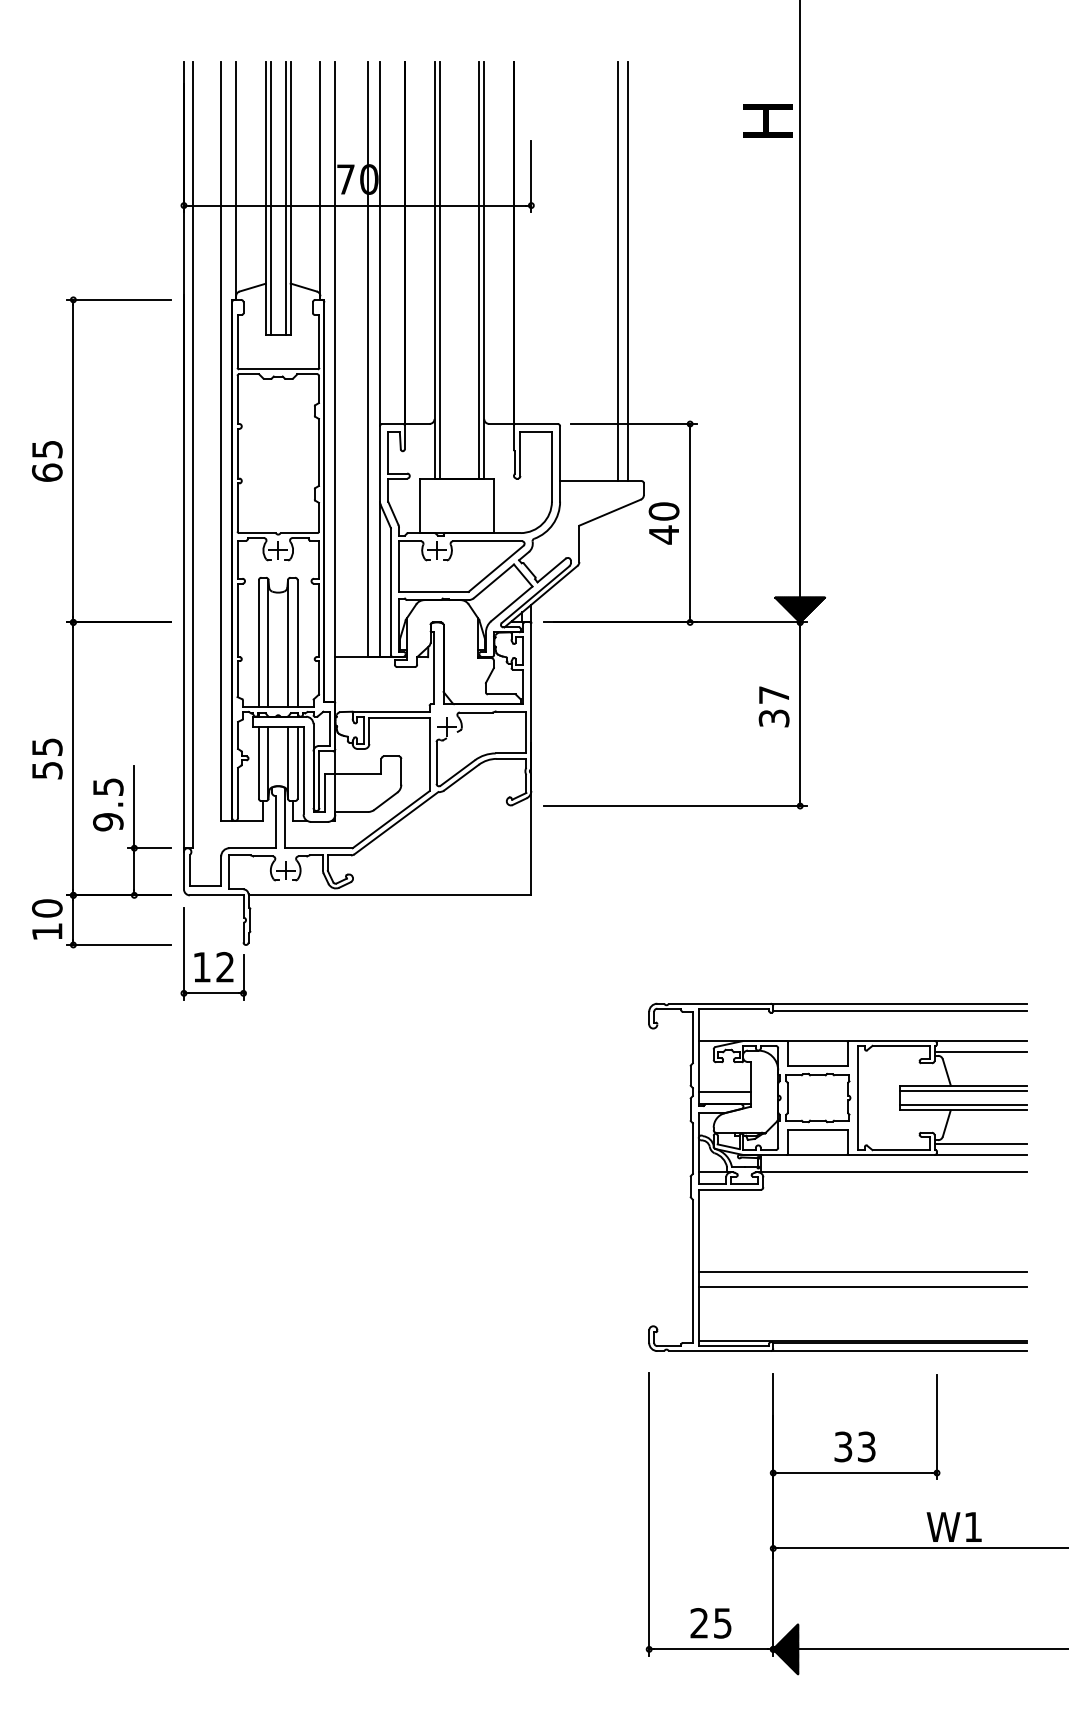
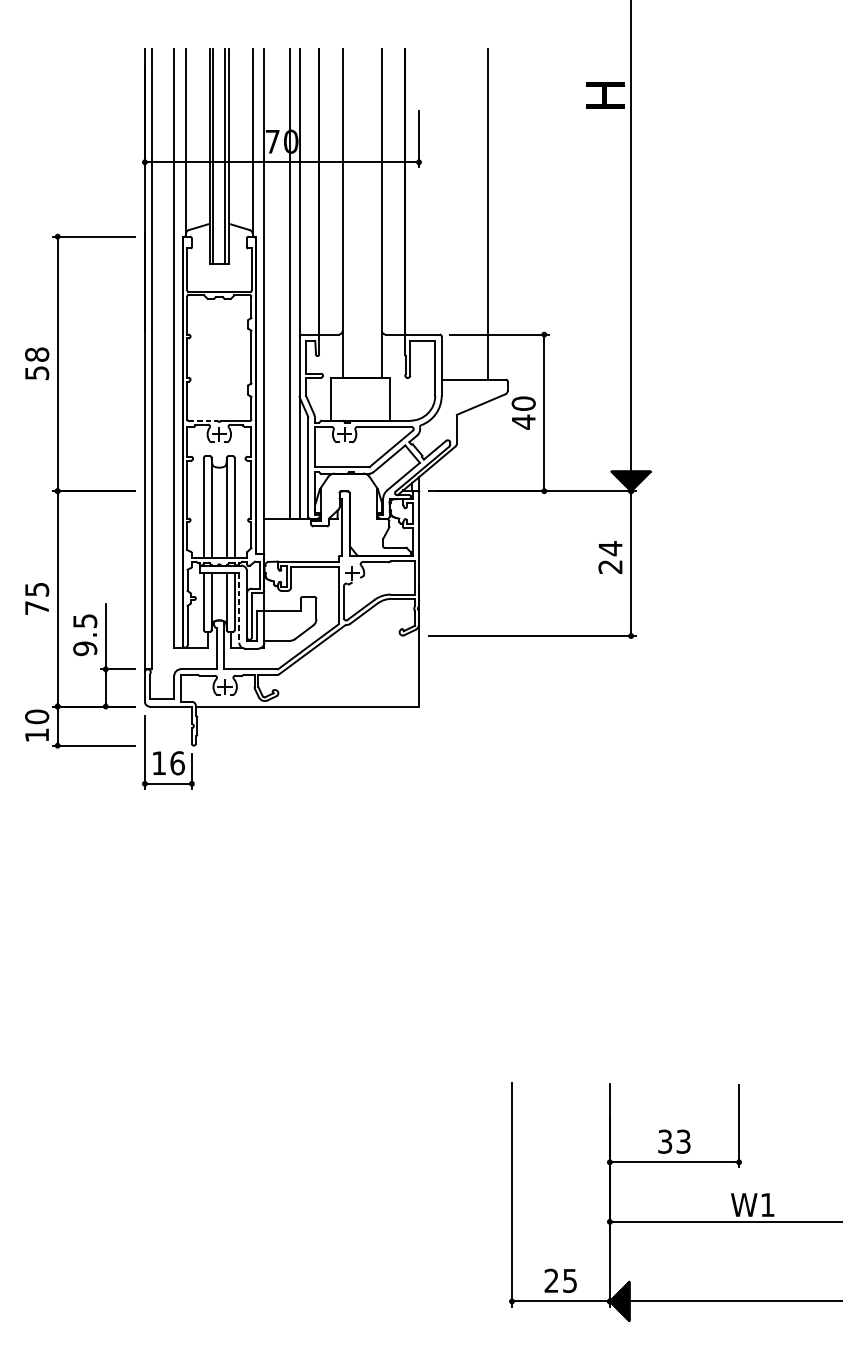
line: (439, 269) -> (346, 212), removed
line: (479, 269) -> (378, 212), removed
line: (628, 271) -> (495, 214), removed
text: (47, 460) -> (37, 363), 65 -> 58
line: (258, 533) -> (203, 421), solid -> dashed
text: (774, 706) -> (610, 557), 37 -> 24
text: (47, 770) -> (37, 608), 55 -> 75
line: (303, 770) -> (239, 608), solid -> dashed
text: (225, 966) -> (177, 762), 12 -> 16
part: (837, 1176) -> (660, 928), removed

